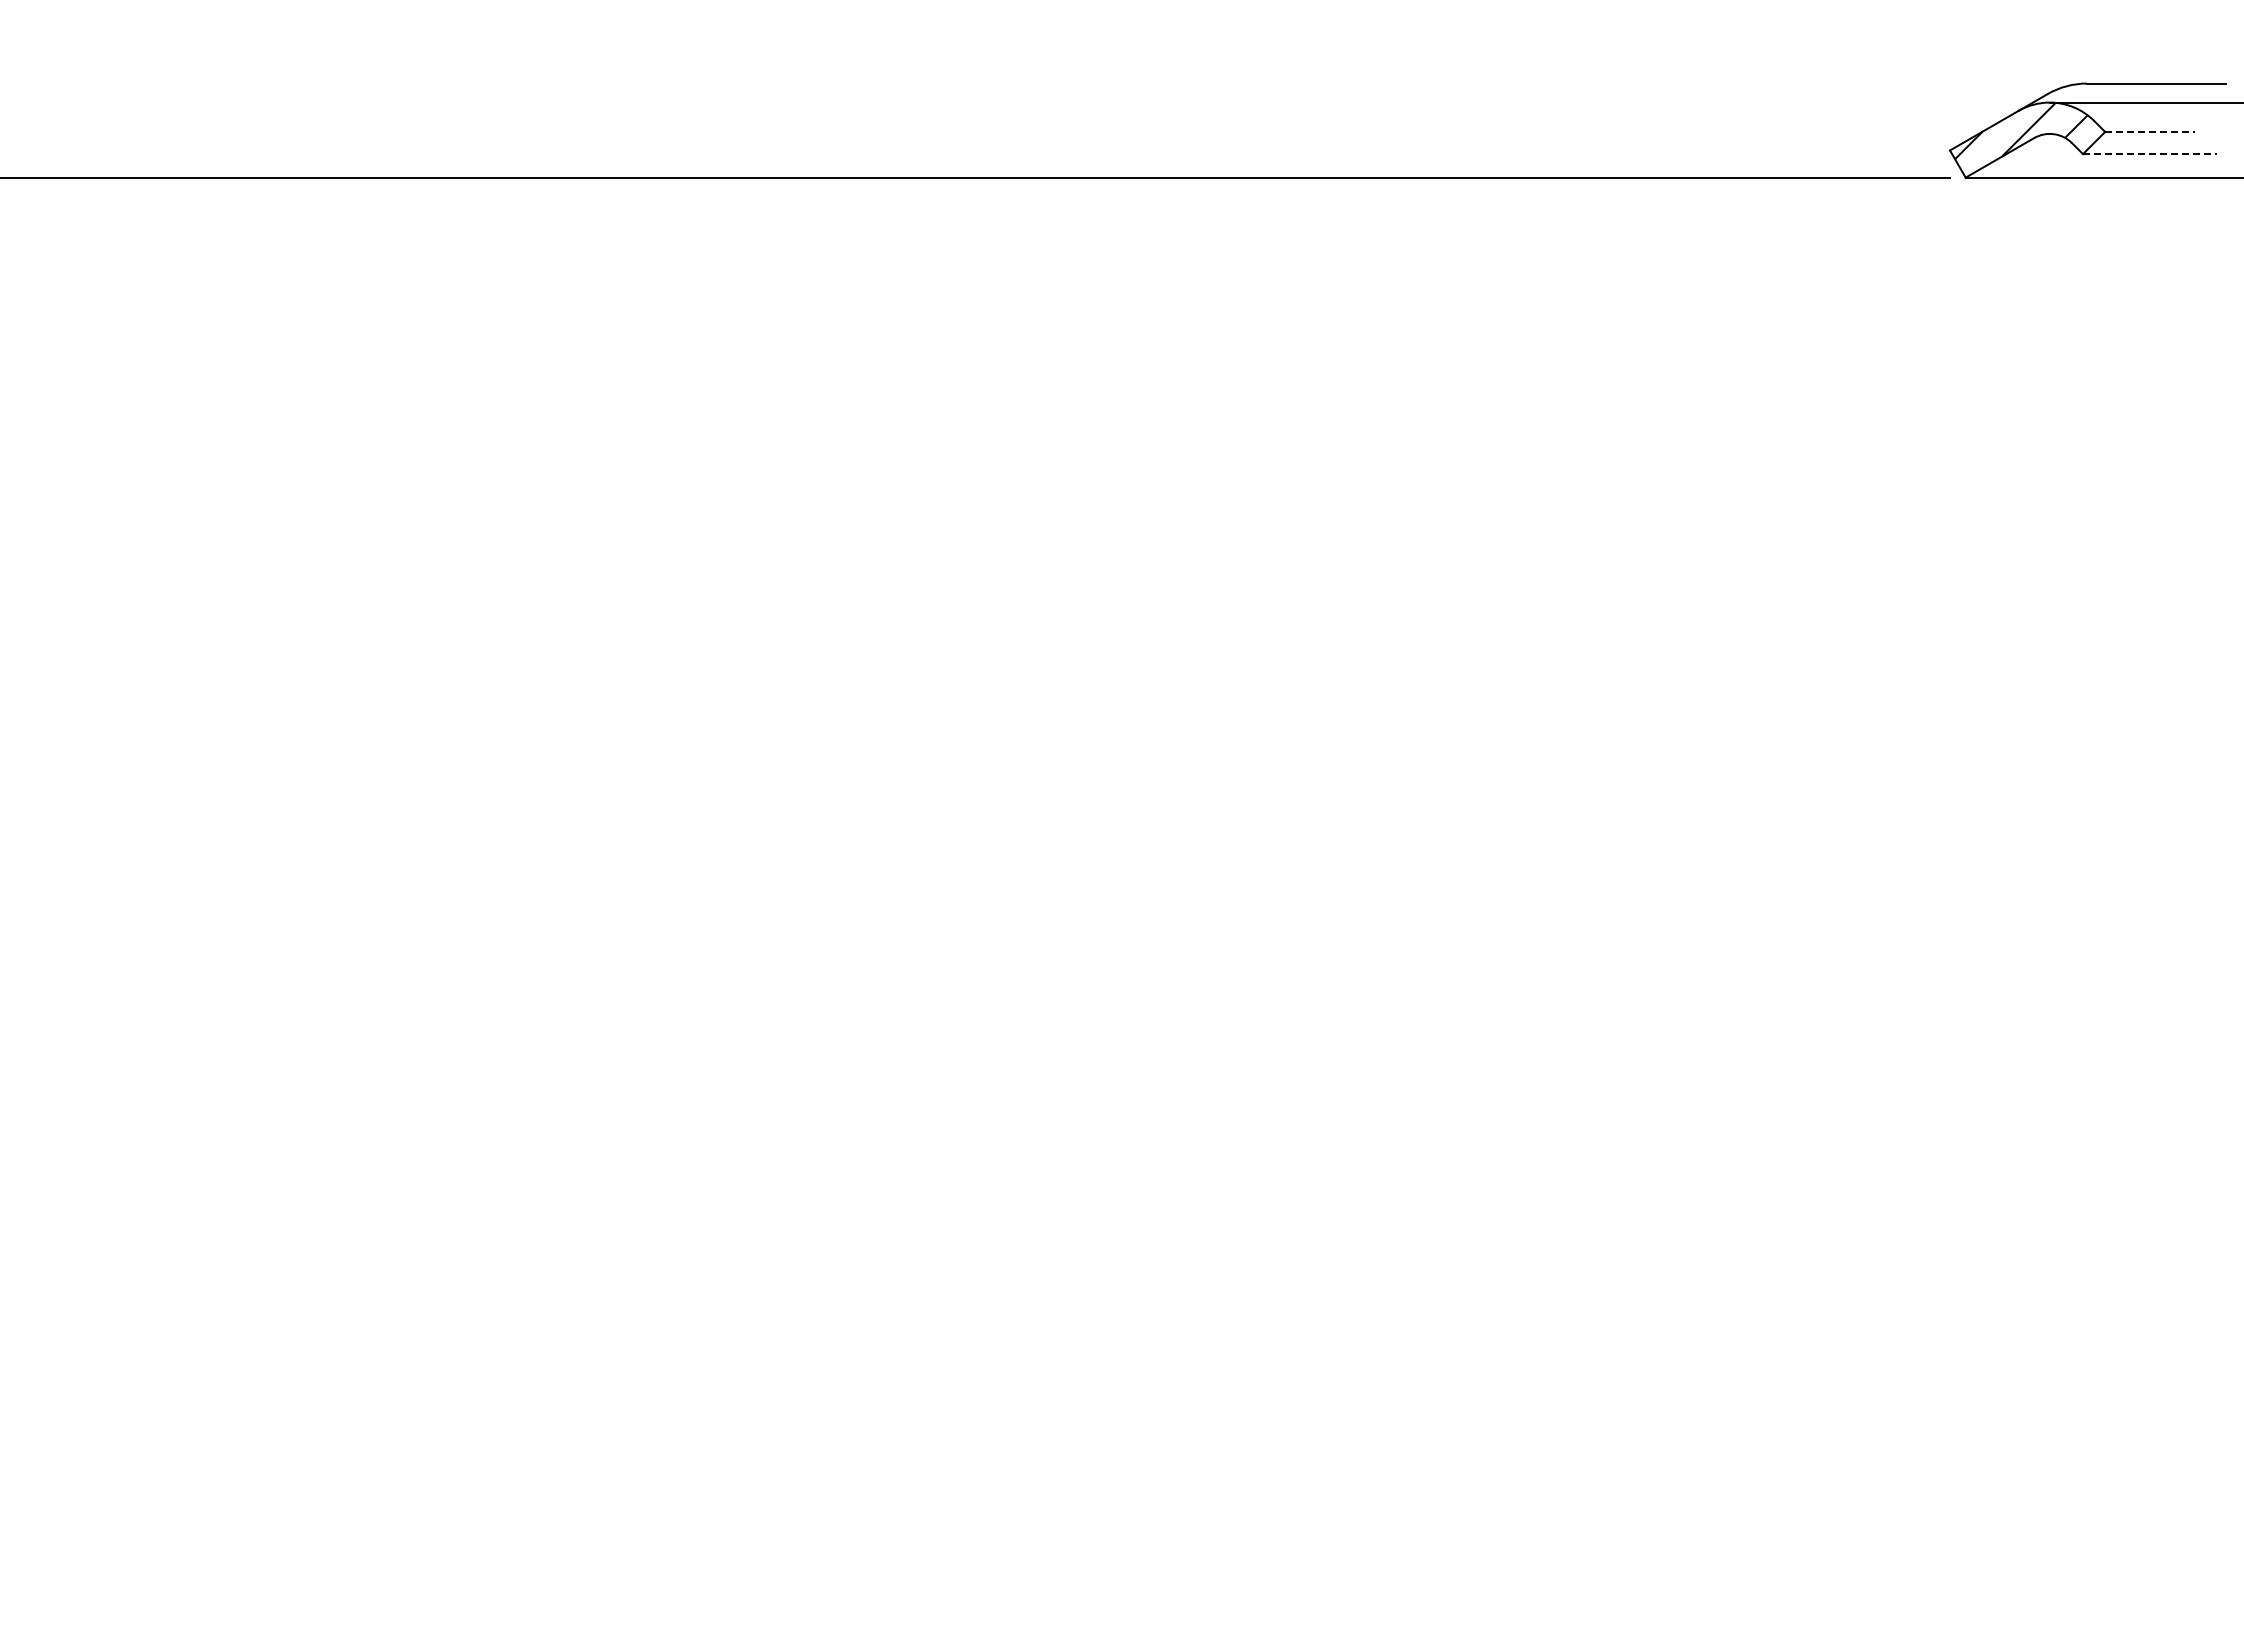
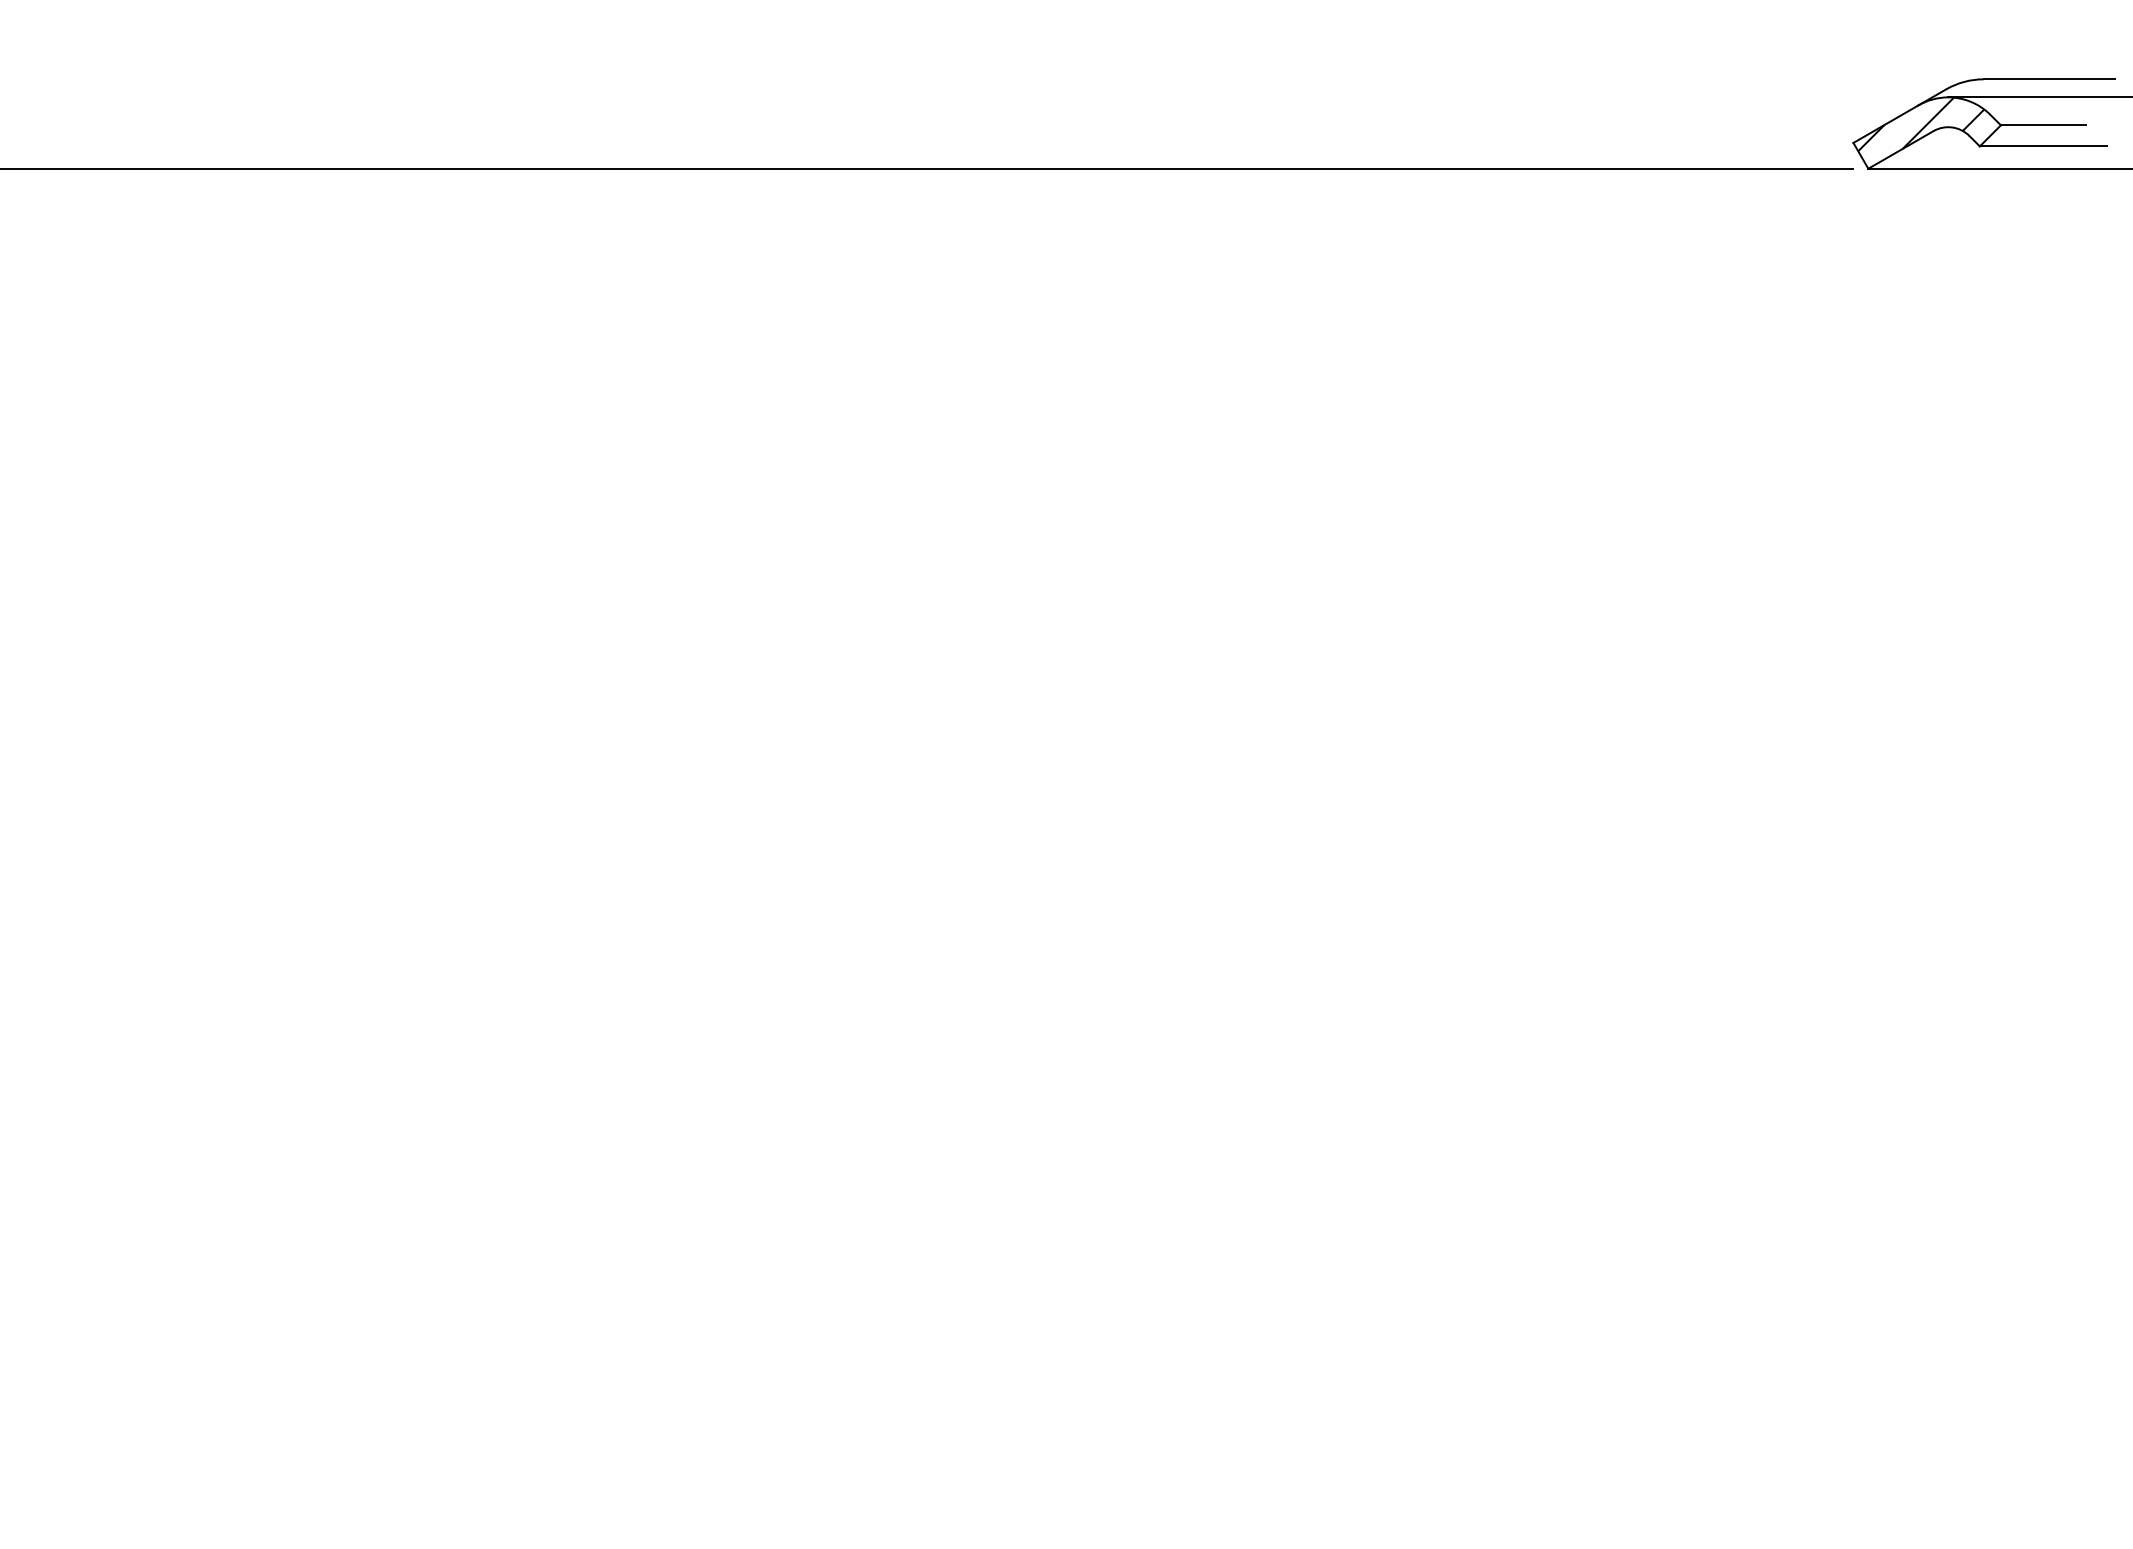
line: (2149, 131) -> (2043, 124), dashed -> solid
line: (2149, 154) -> (2043, 146), dashed -> solid

